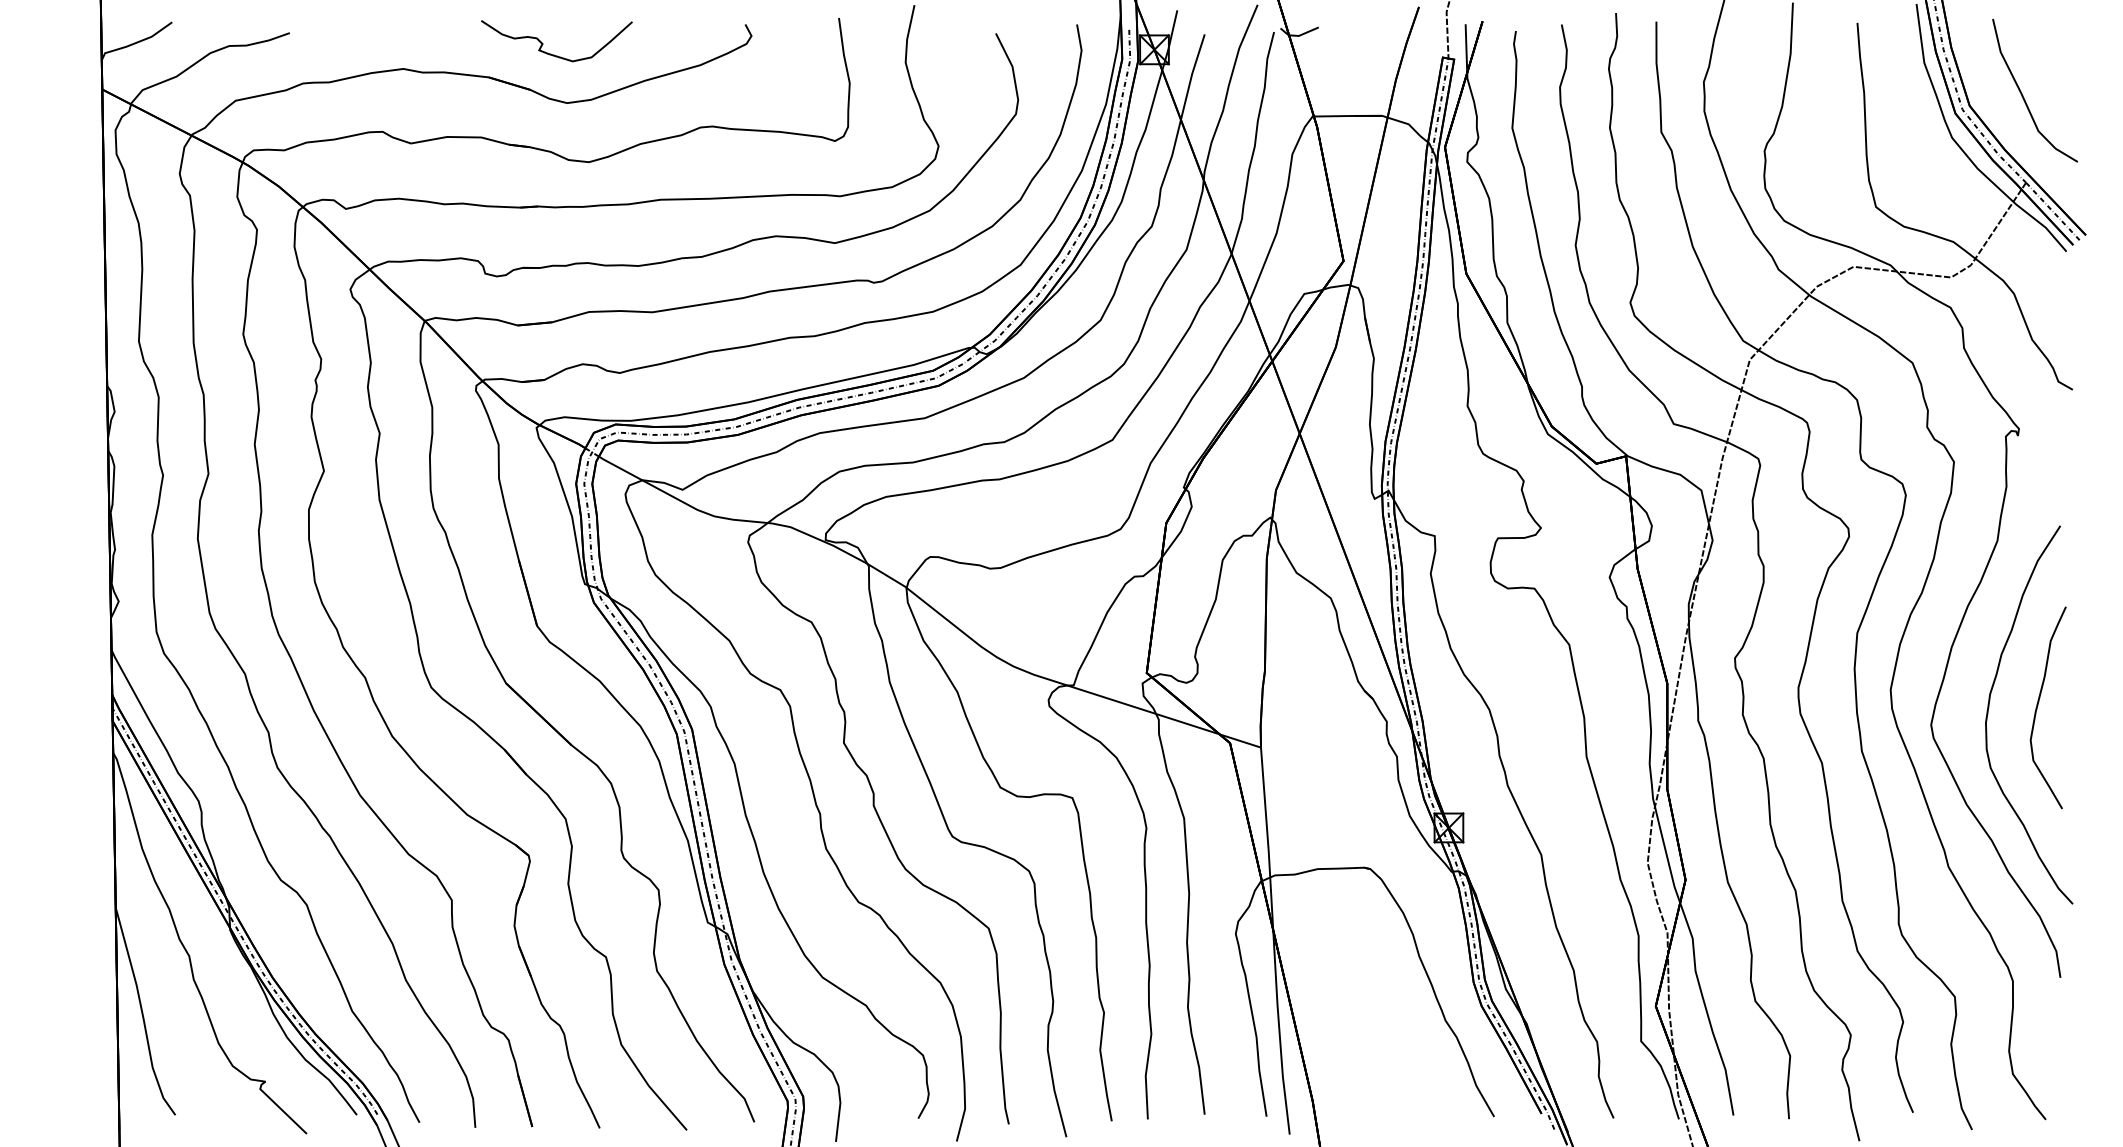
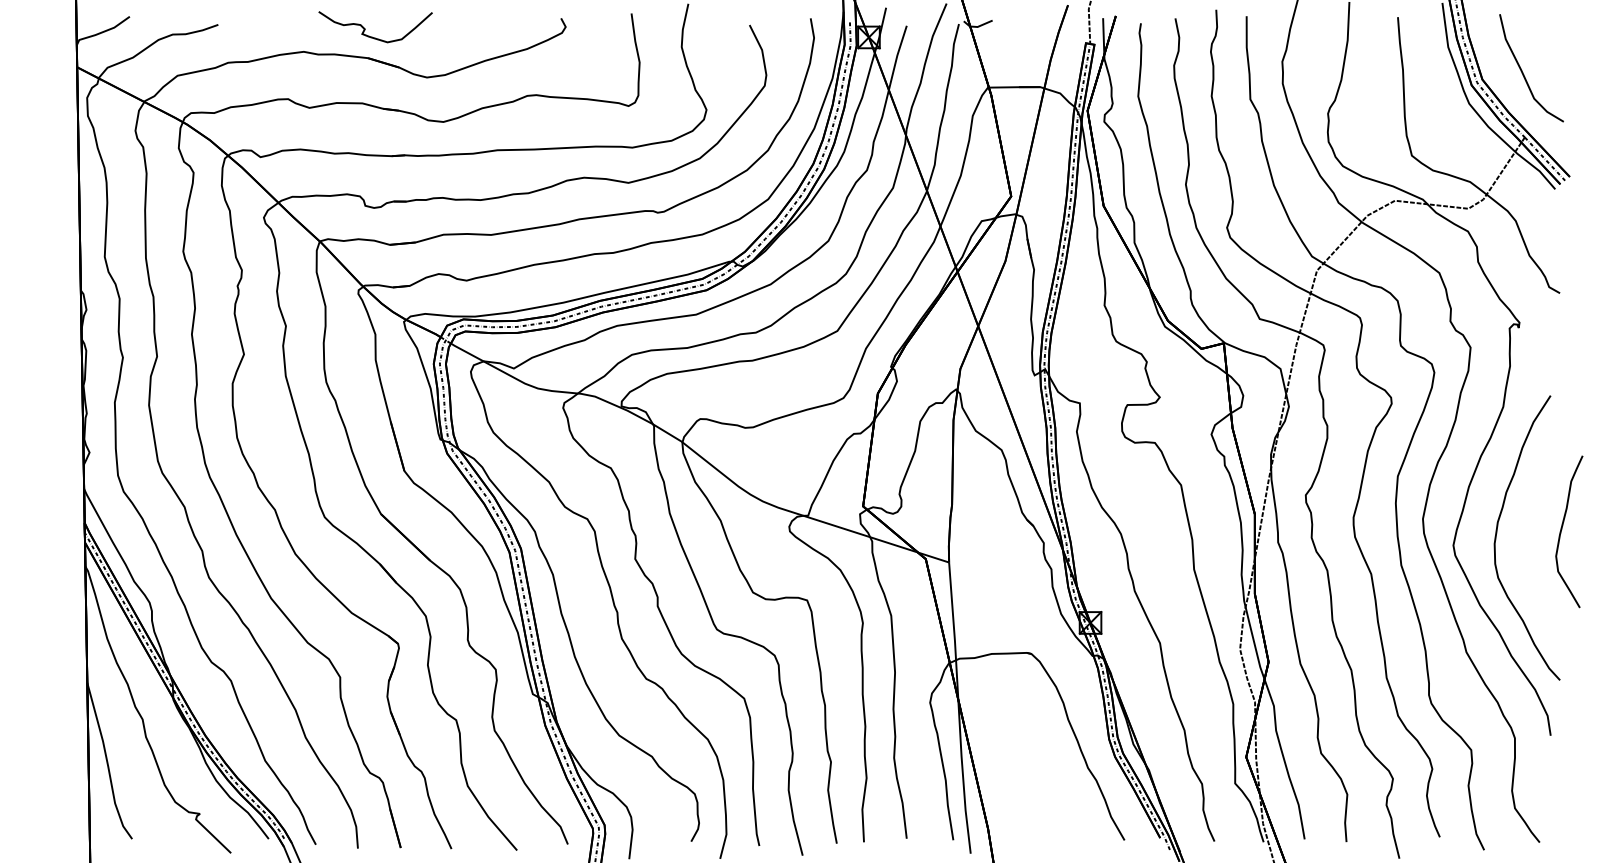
curve: (551, 53) -> (371, 36), moved
curve: (2038, 705) -> (1562, 530), moved

